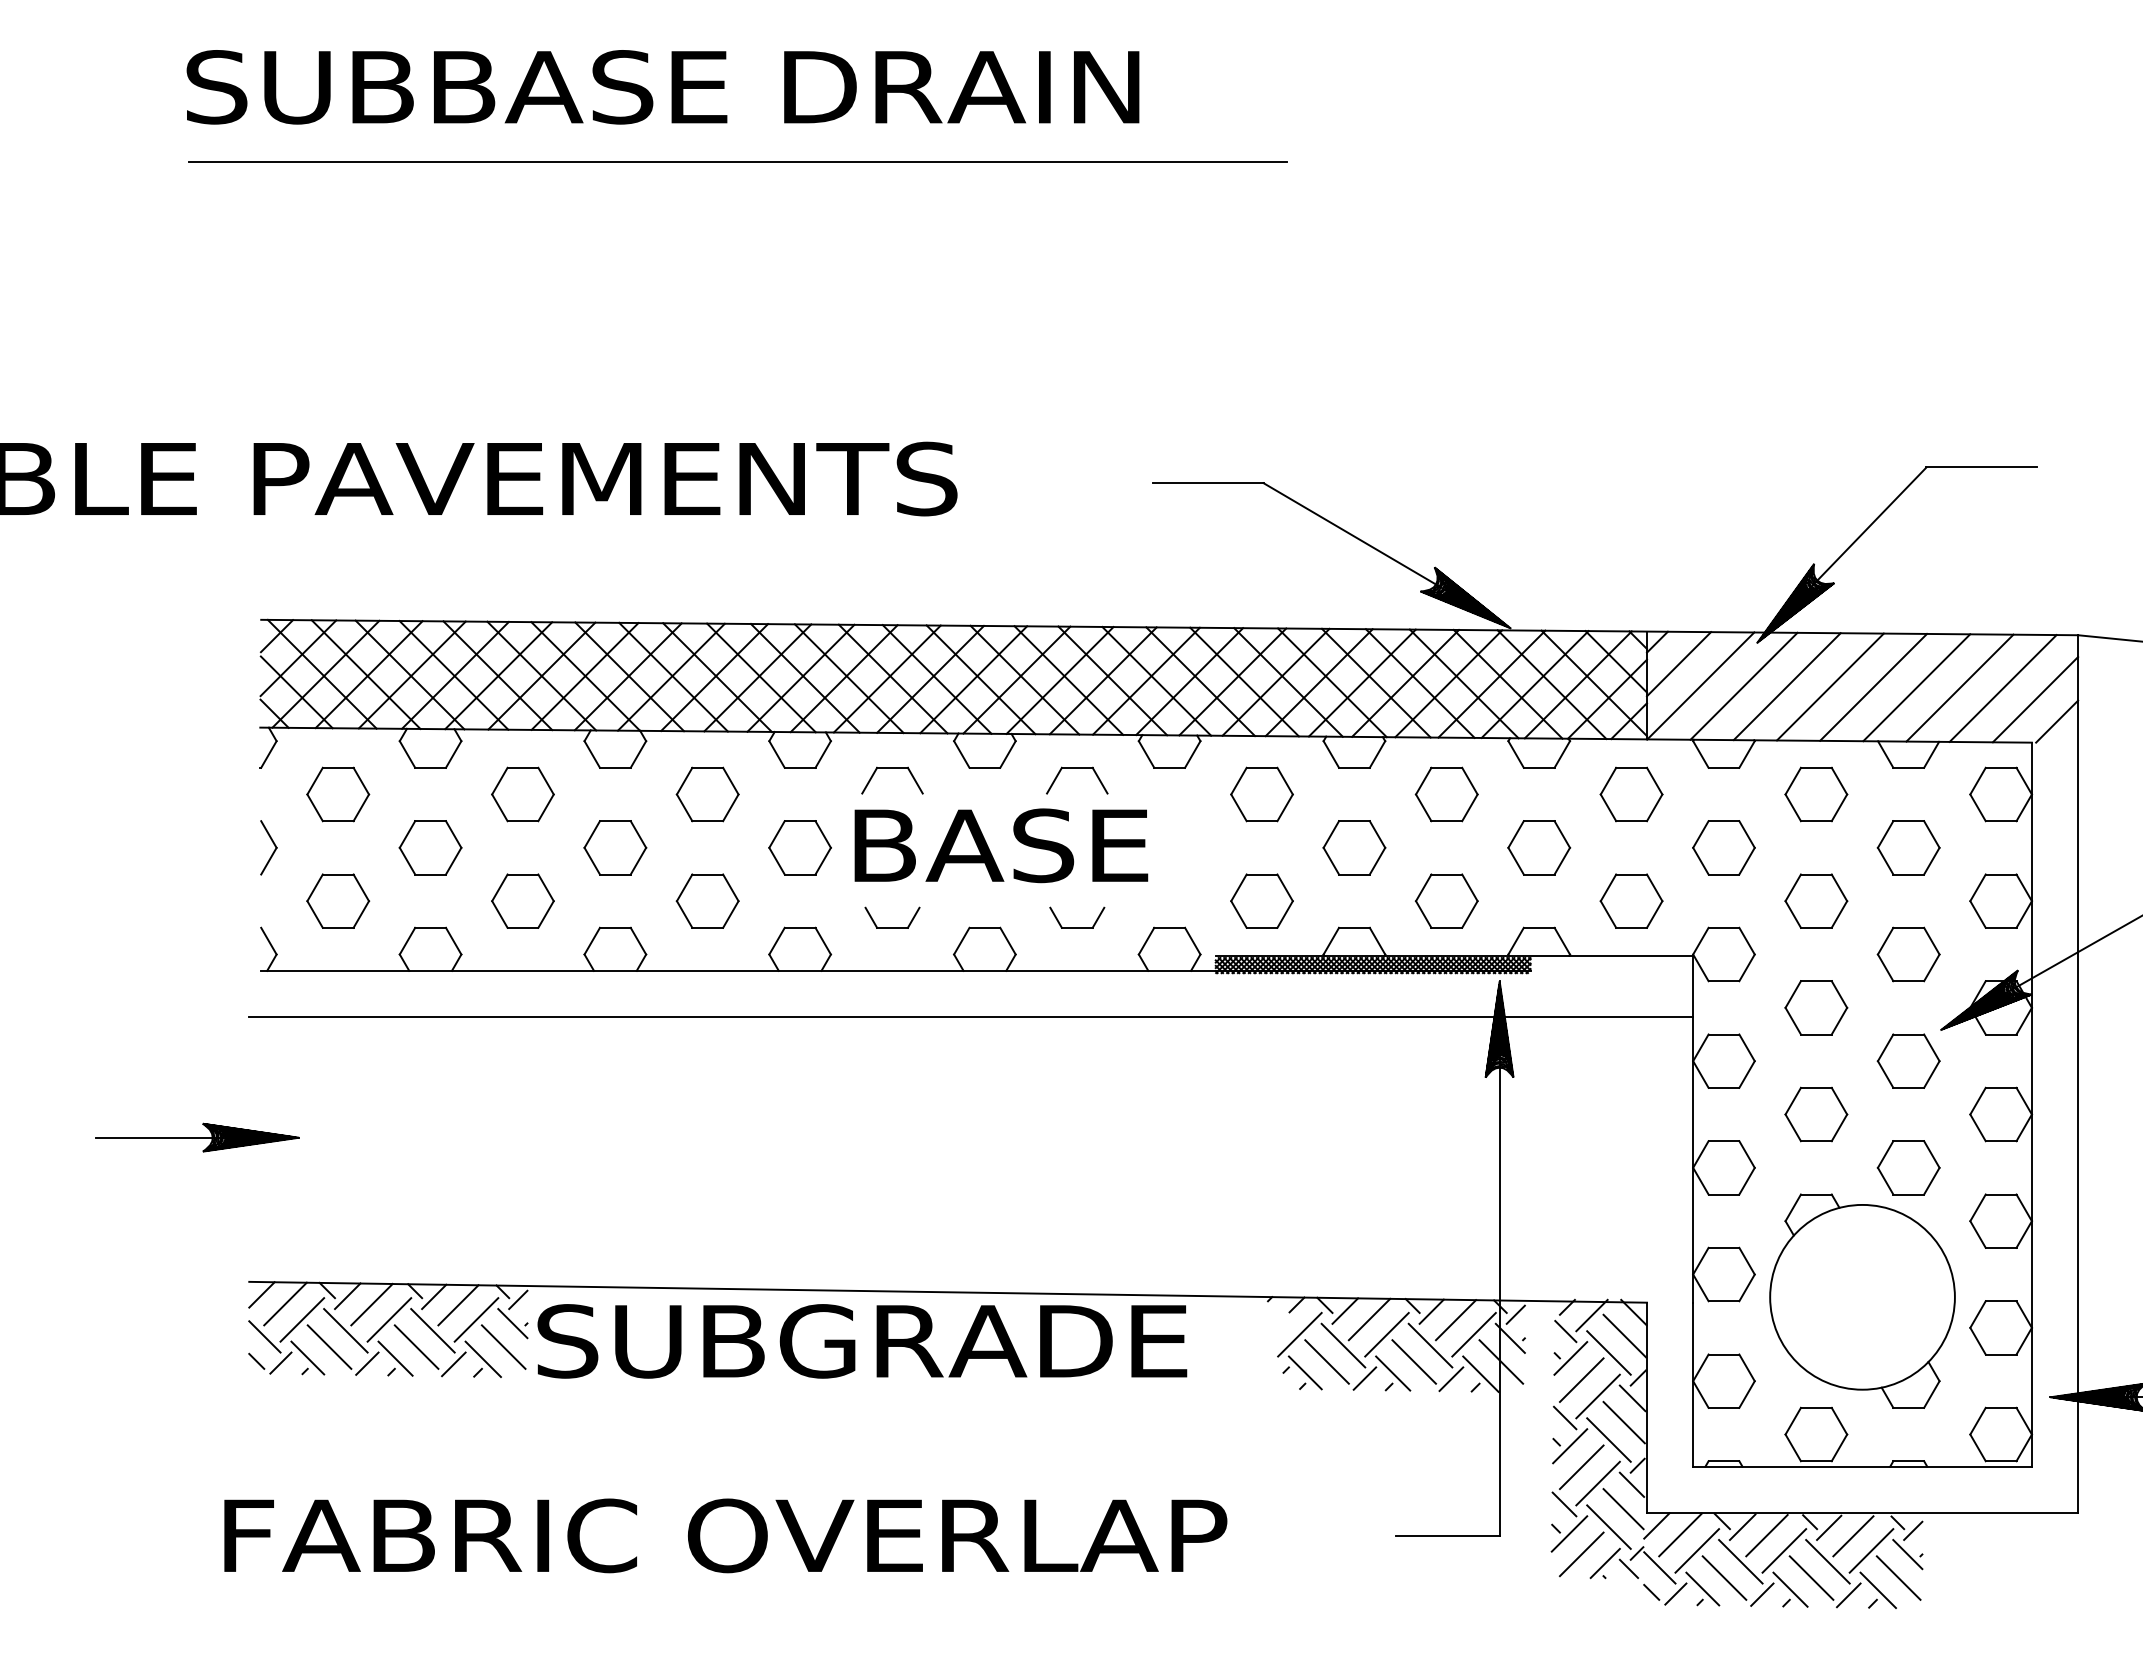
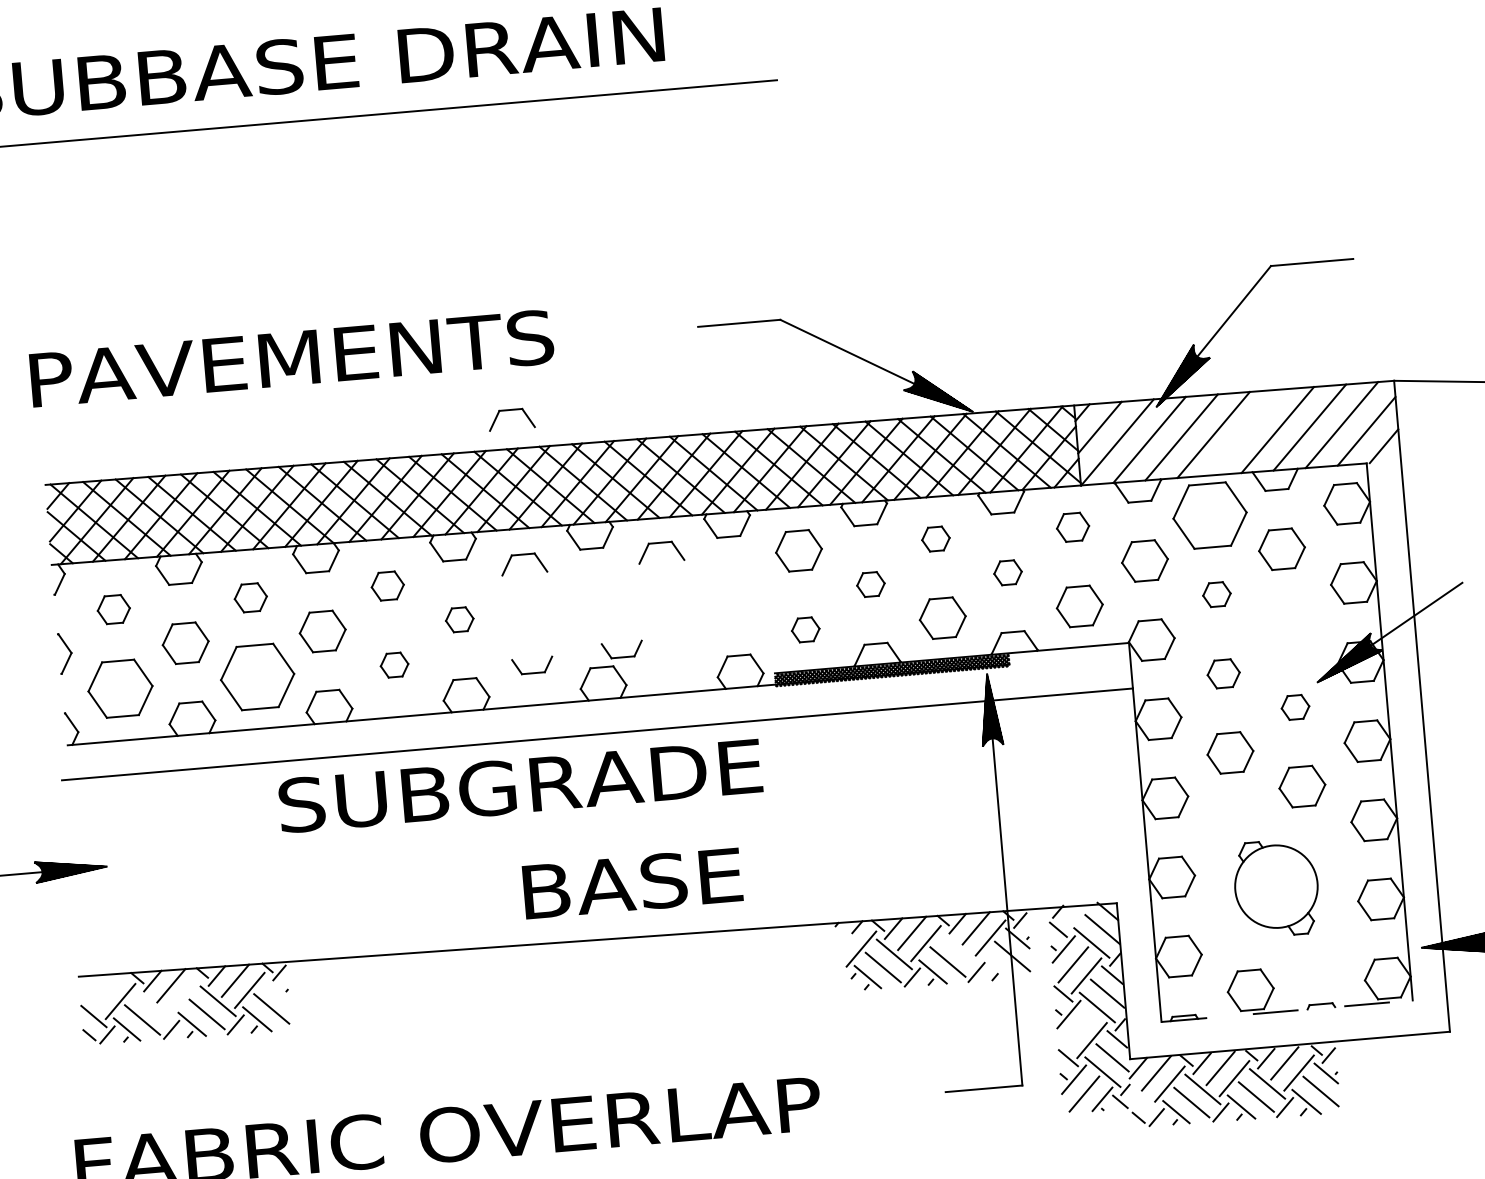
part: (892, 573) -> (510, 410), added
line: (1873, 686) -> (1245, 431), removed
part: (338, 794) -> (114, 609), size x0.7
part: (522, 794) -> (250, 597), size x0.7
part: (707, 794) -> (387, 586), size x0.7
part: (1446, 794) -> (935, 539), size x0.6
part: (1631, 794) -> (1073, 527), size x0.7
part: (1816, 794) -> (1210, 515), size x1.6
text: (1001, 845) -> (632, 883), moved
part: (799, 847) -> (459, 619), size x0.6
part: (1354, 847) -> (870, 584), size x0.6
part: (1539, 847) -> (1008, 572), size x0.6
part: (338, 900) -> (120, 688), size x1.4
part: (522, 900) -> (257, 676), size x1.6
part: (707, 900) -> (394, 664), size x0.6
part: (1261, 900) -> (805, 629), size x0.6
part: (1816, 900) -> (1216, 594), size x0.6
part: (1077, 927) -> (623, 657), moved
part: (1908, 954) -> (1288, 628), removed
part: (1816, 1007) -> (1223, 673), size x0.7
part: (1908, 1060) -> (1295, 707), size x0.6
line: (261, 1294) -> (88, 985), removed
part: (1862, 1300) -> (1276, 887), size x0.6
line: (285, 1303) -> (107, 990), removed
line: (1591, 1315) -> (1076, 916), removed
line: (389, 1319) -> (185, 995), removed
line: (512, 1323) -> (276, 990), removed
line: (345, 1330) -> (153, 1006), removed
text: (862, 1341) -> (520, 786), moved
line: (1430, 1345) -> (958, 948), removed
line: (1480, 1373) -> (997, 966), removed
line: (1863, 1466) -> (1287, 1010), solid -> dashed
line: (1581, 1467) -> (1078, 1029), removed
line: (1659, 1567) -> (1142, 1098), removed

